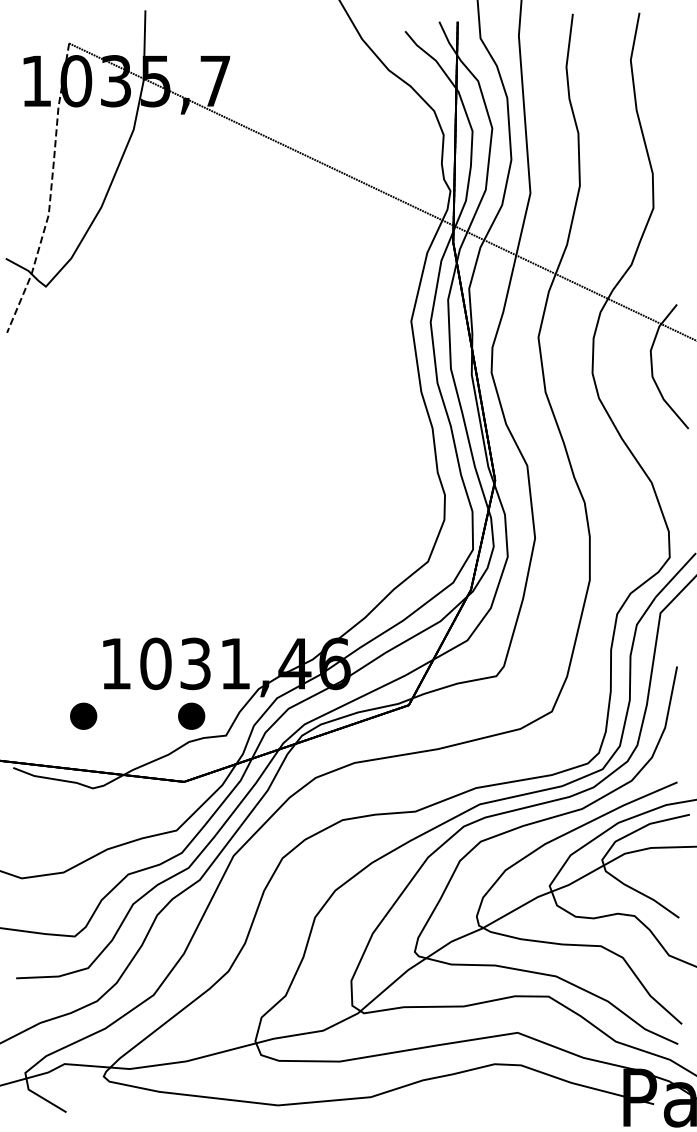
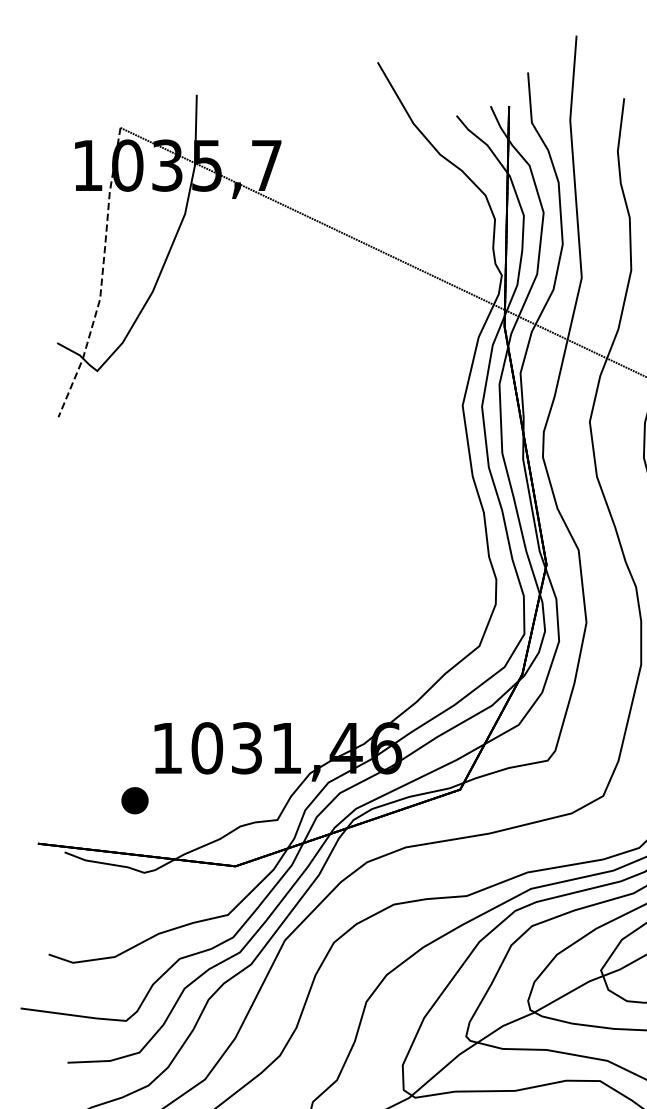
part: (191, 715) -> (242, 799), removed

